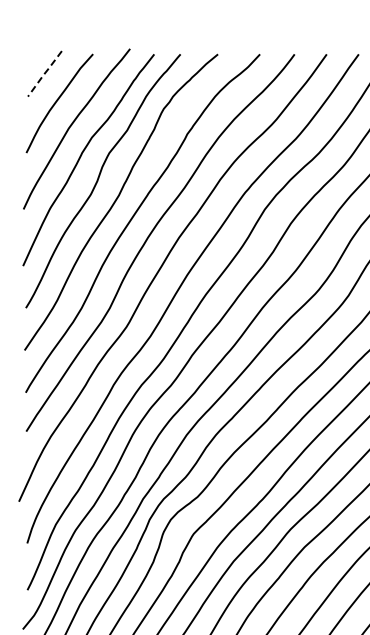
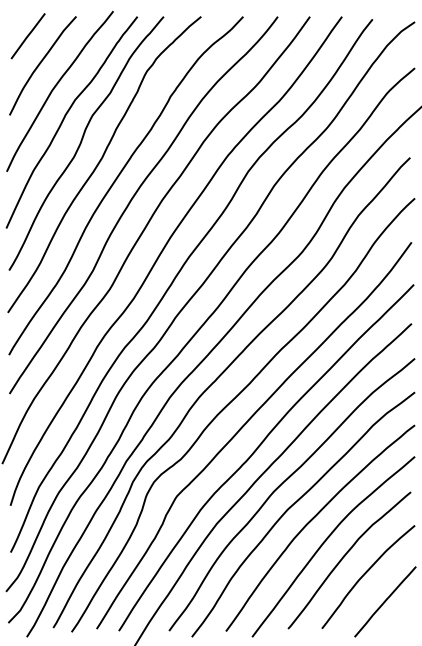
line: (45, 73) -> (28, 35), dashed -> solid

